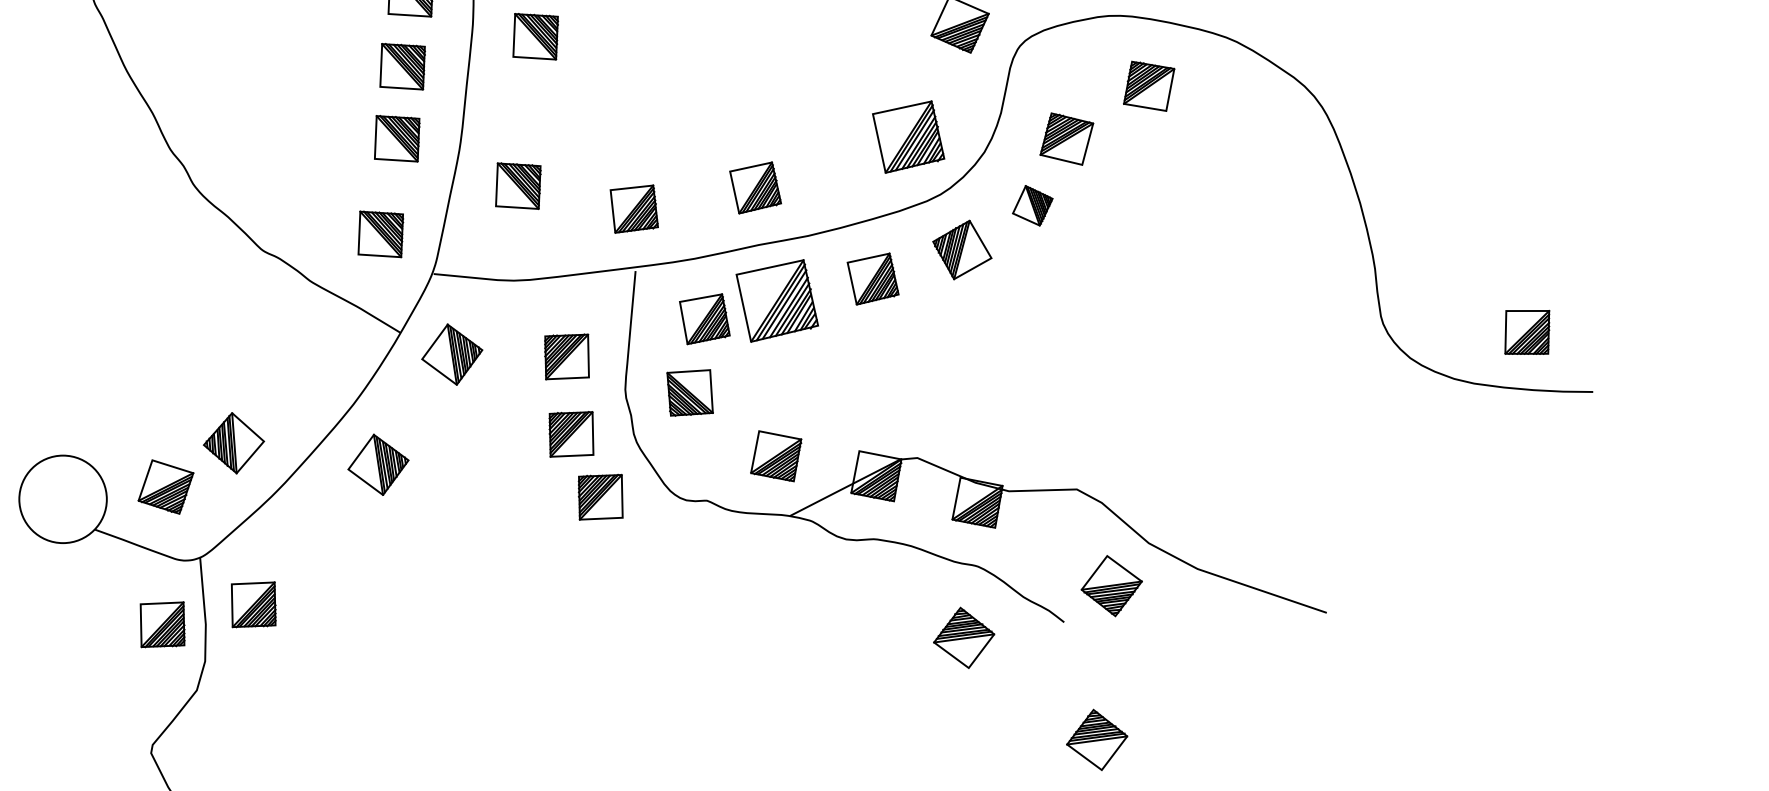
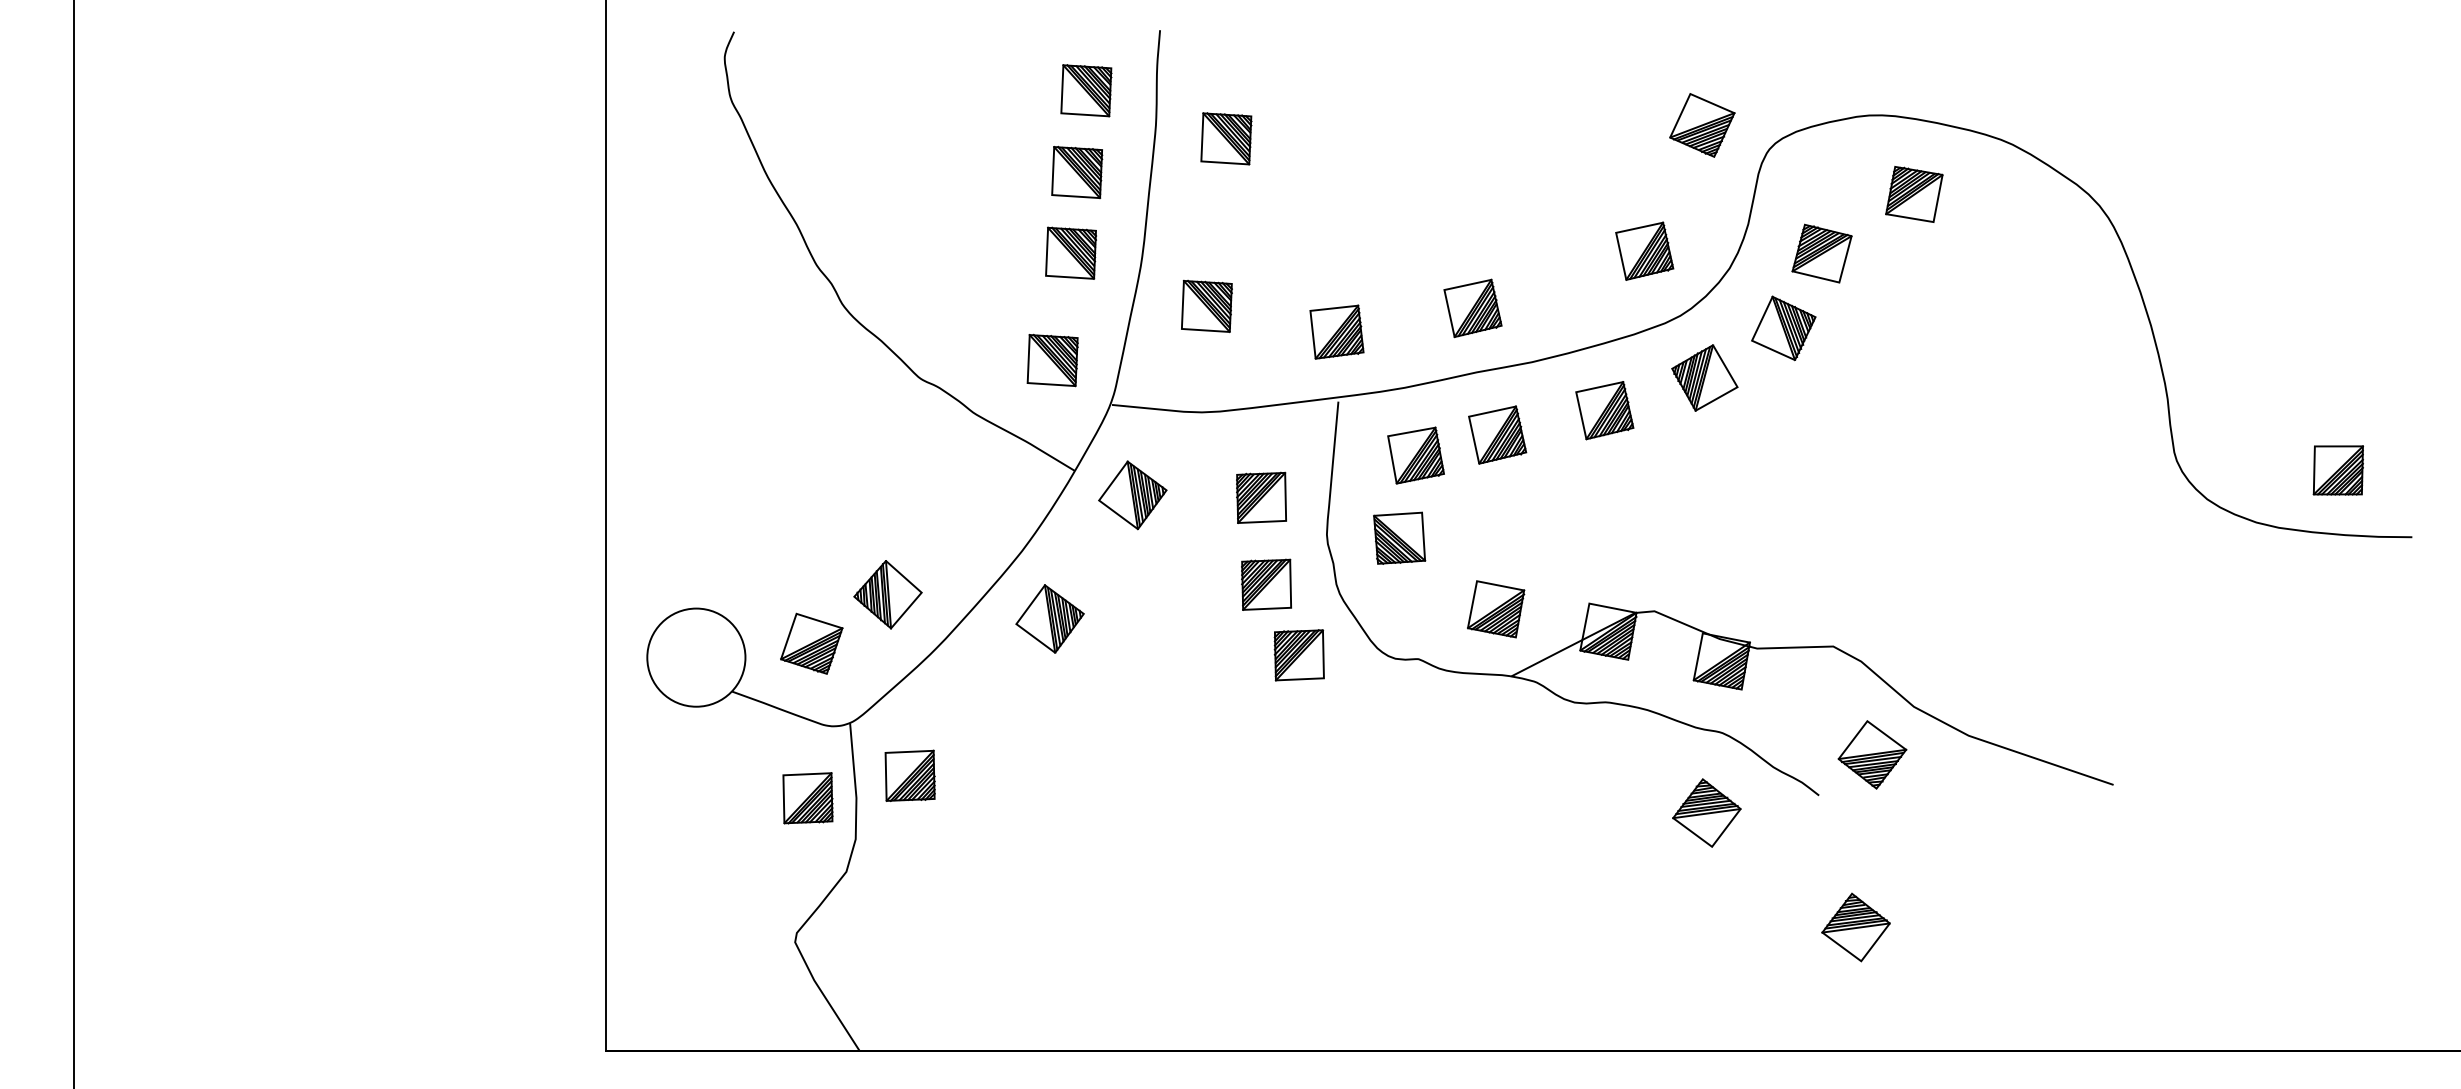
part: (908, 136) -> (1644, 250), size x0.71
part: (1032, 205) -> (1783, 328), size x1.43
part: (777, 300) -> (1497, 434), size x0.62

